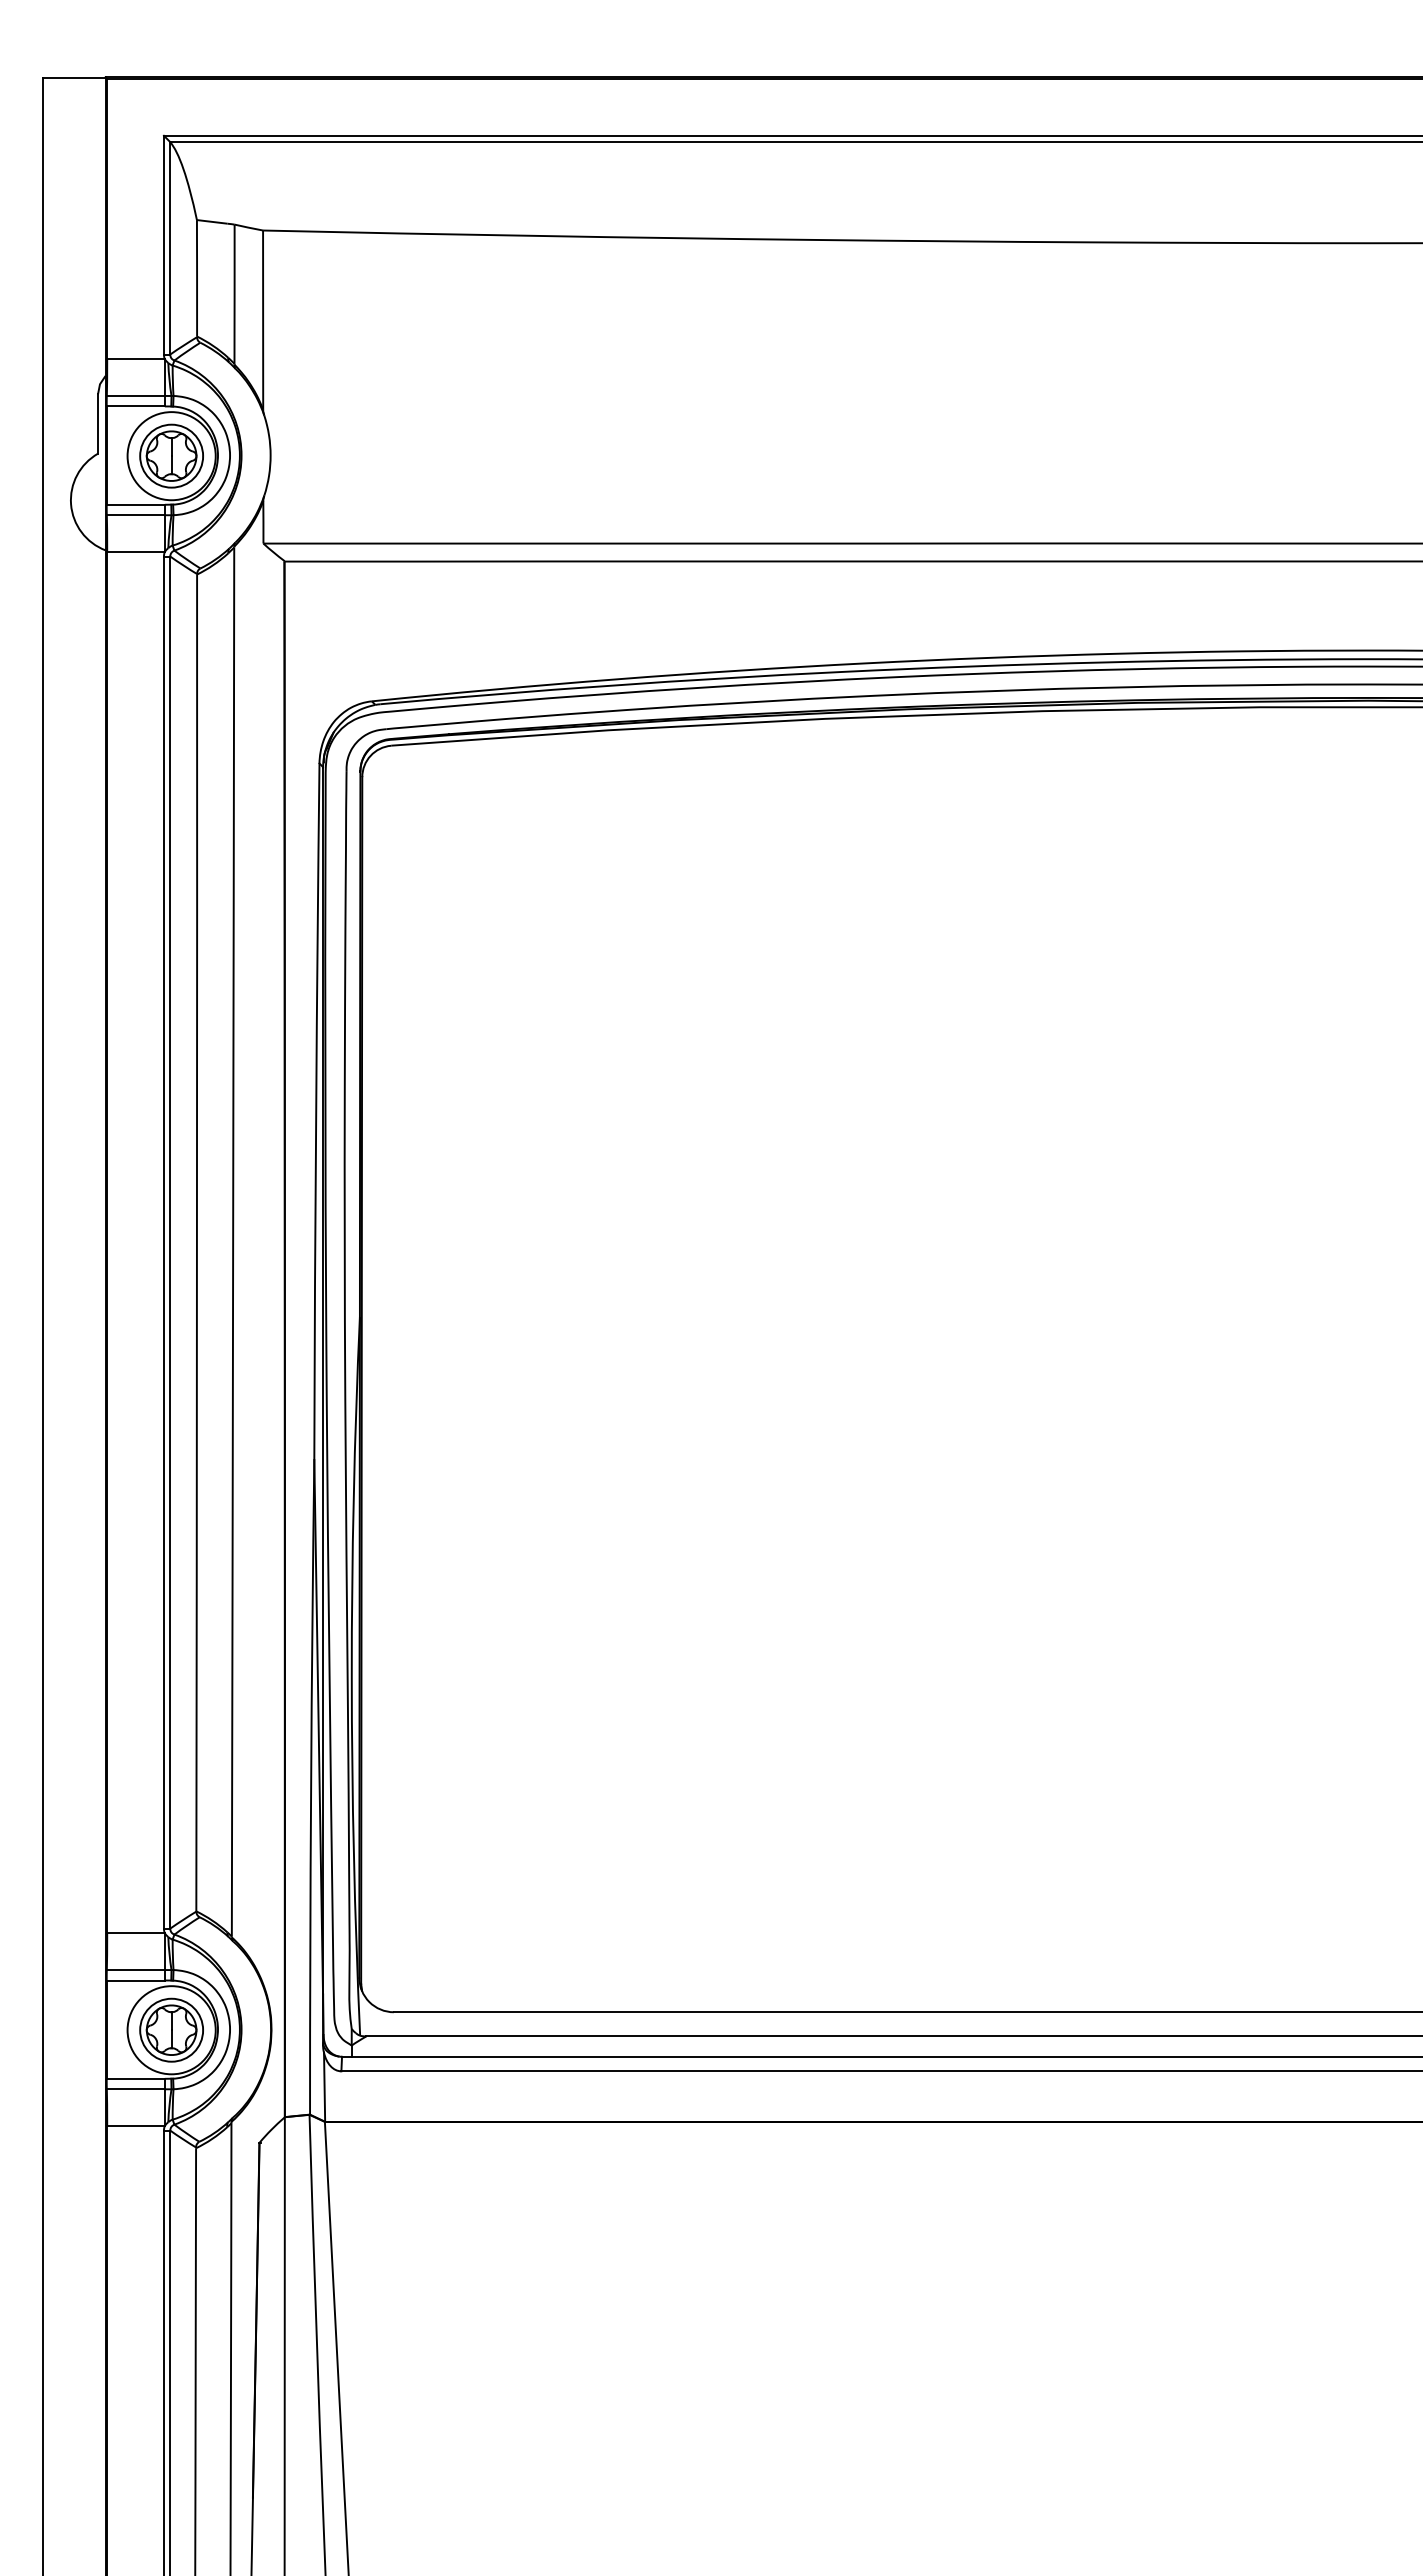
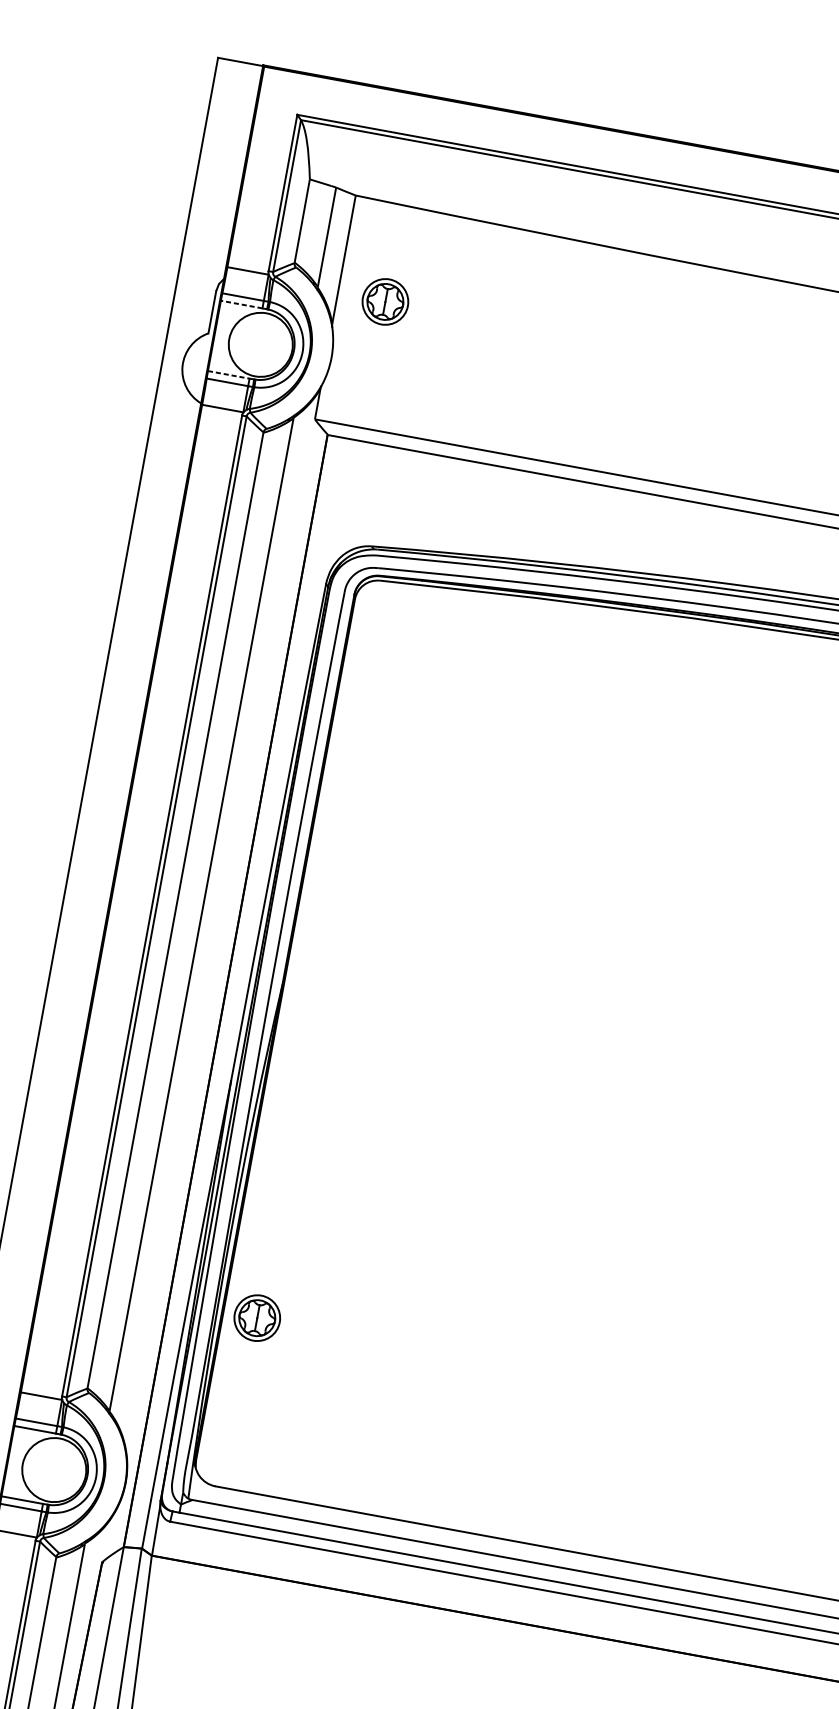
line: (135, 406) -> (241, 304), solid -> dashed
part: (171, 455) -> (385, 301), moved
line: (136, 504) -> (229, 374), solid -> dashed
part: (171, 2029) -> (257, 1317), moved

